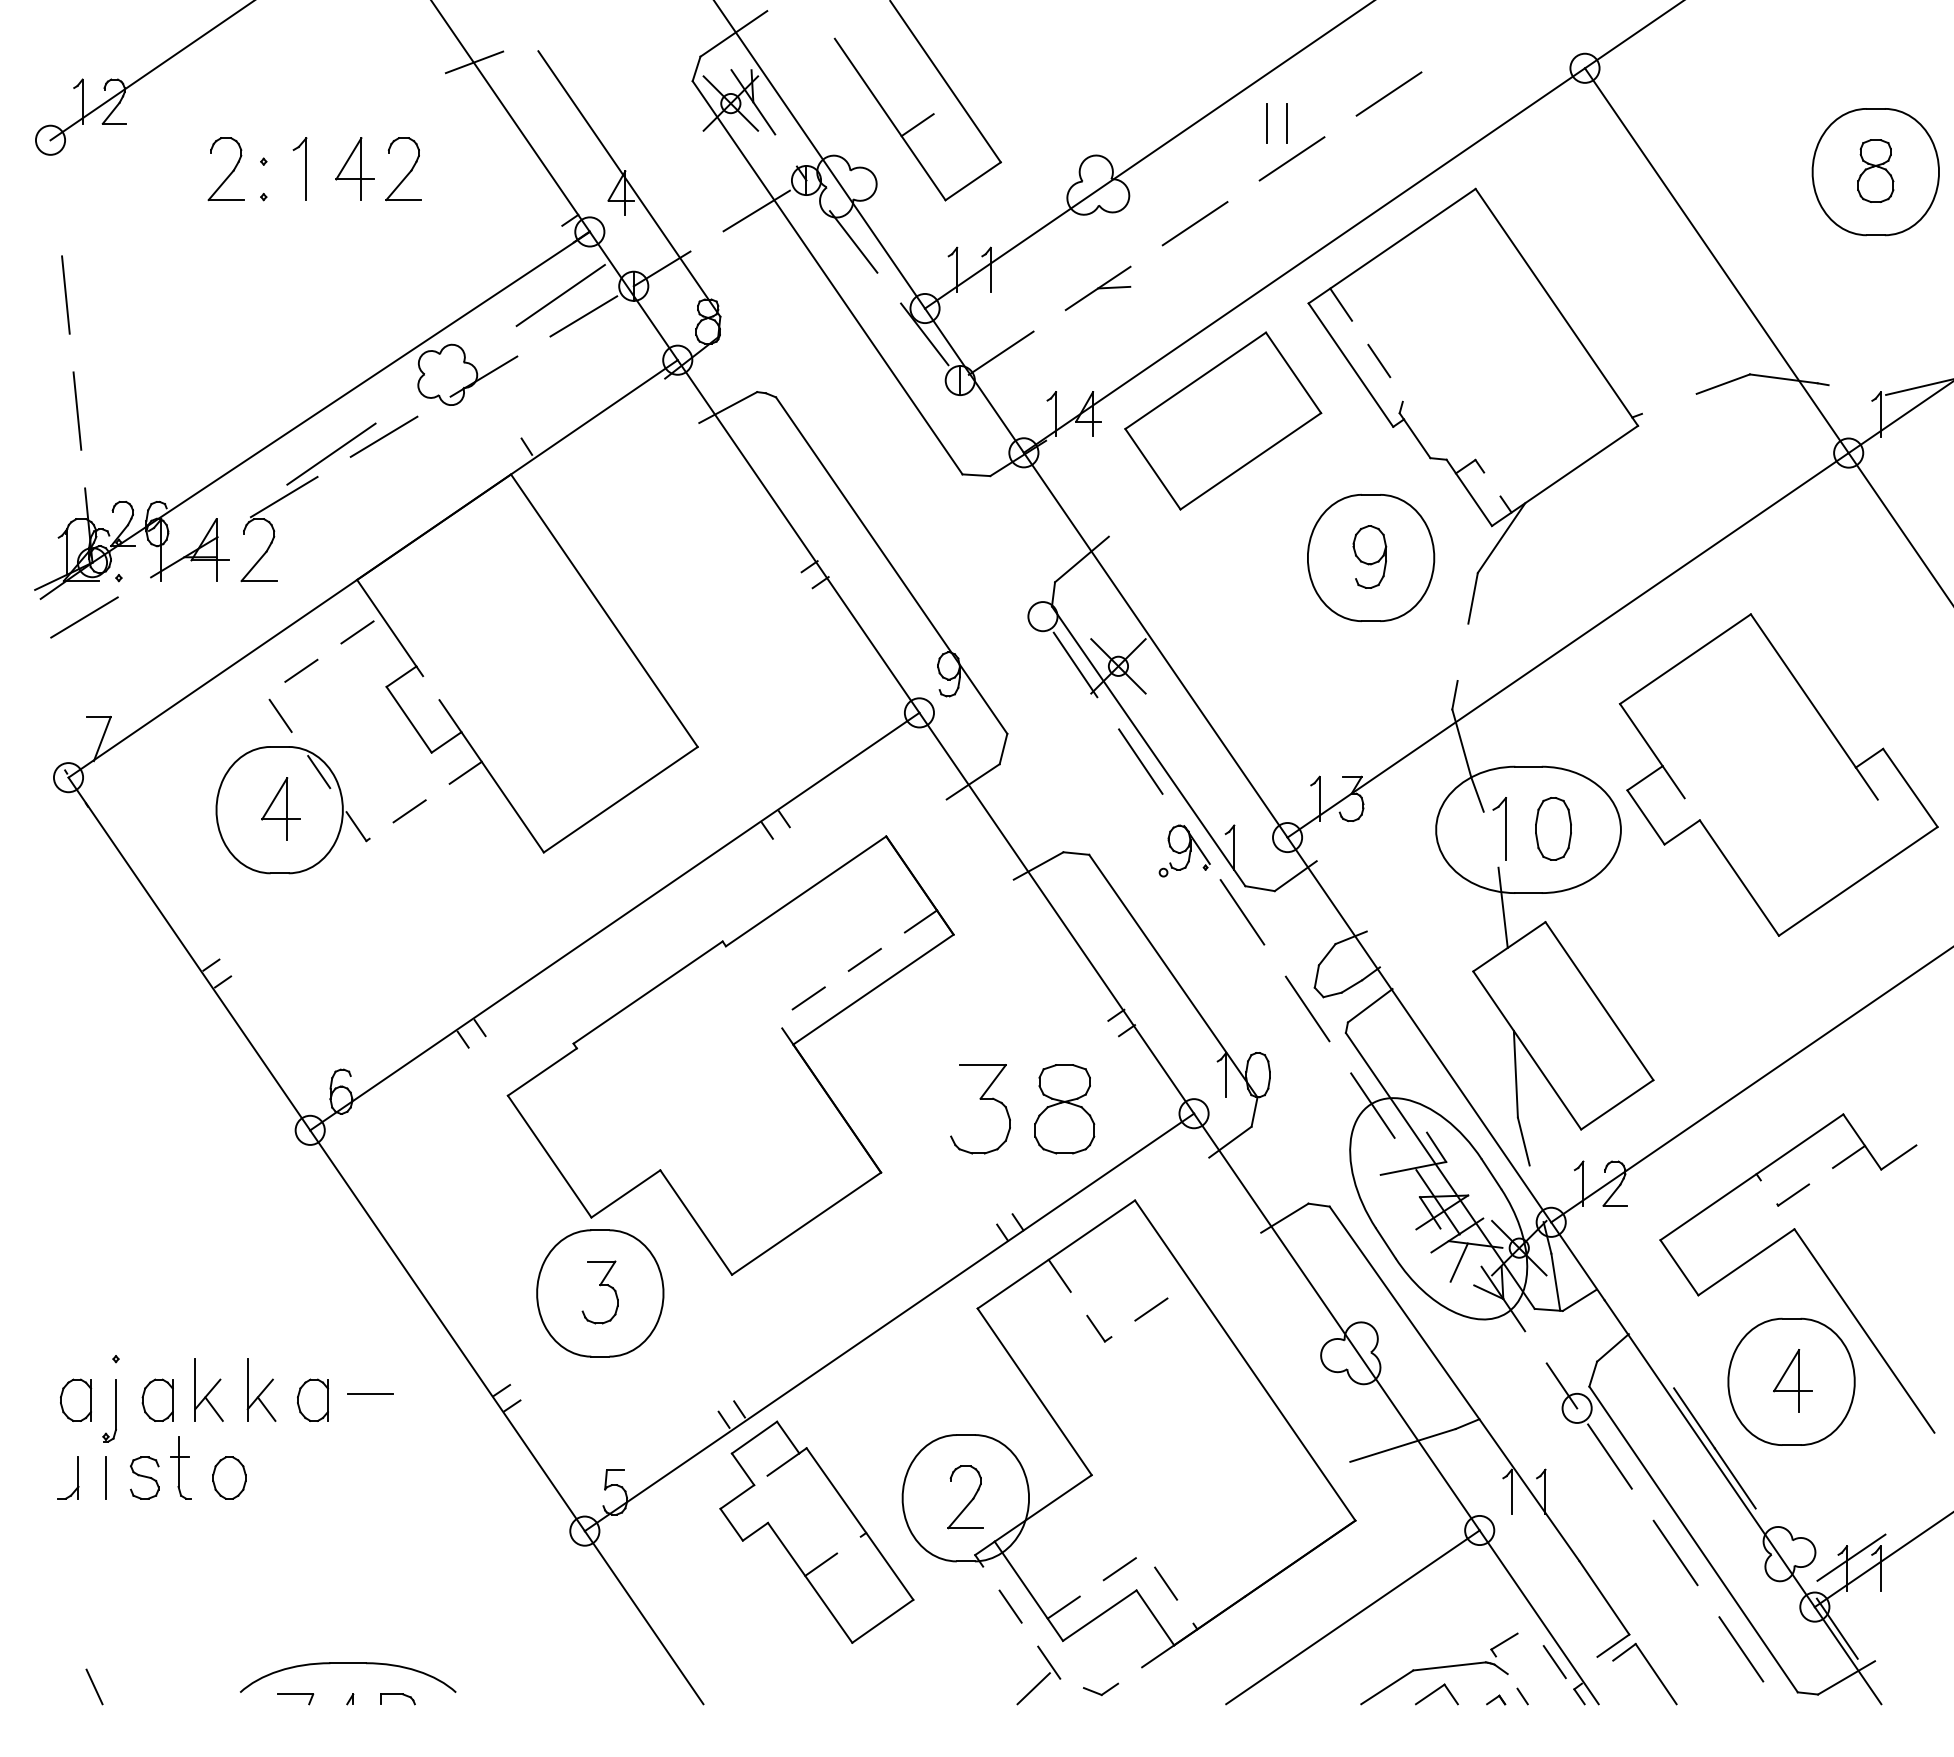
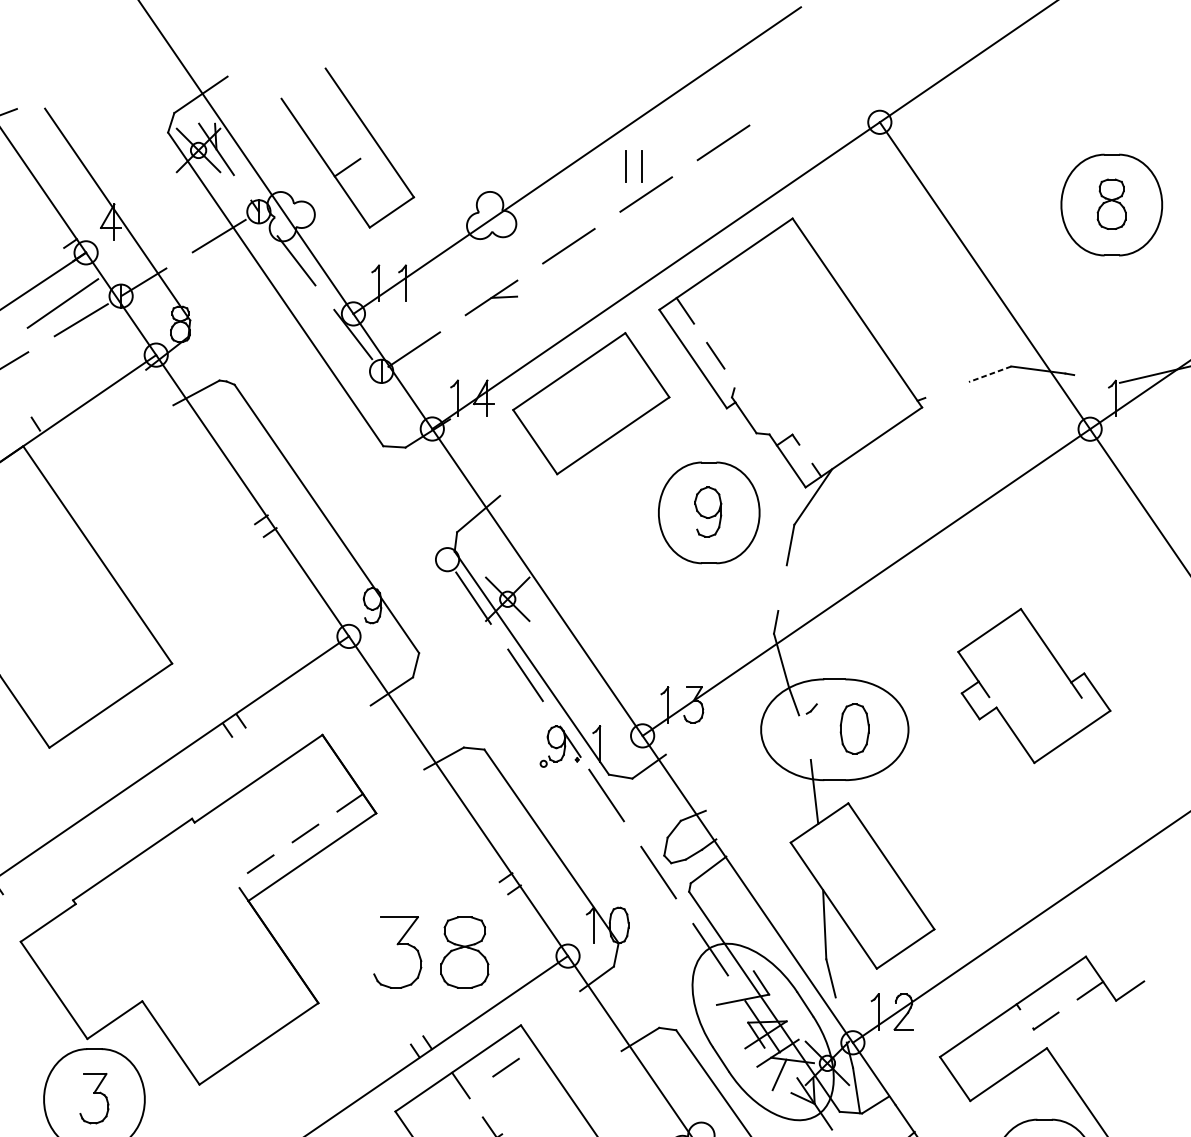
line: (1722, 384) -> (989, 374), solid -> dashed
part: (1778, 774) -> (1034, 685), size x0.6
line: (1506, 828) -> (817, 728), removed
line: (1151, 1309) -> (506, 1067), moved

